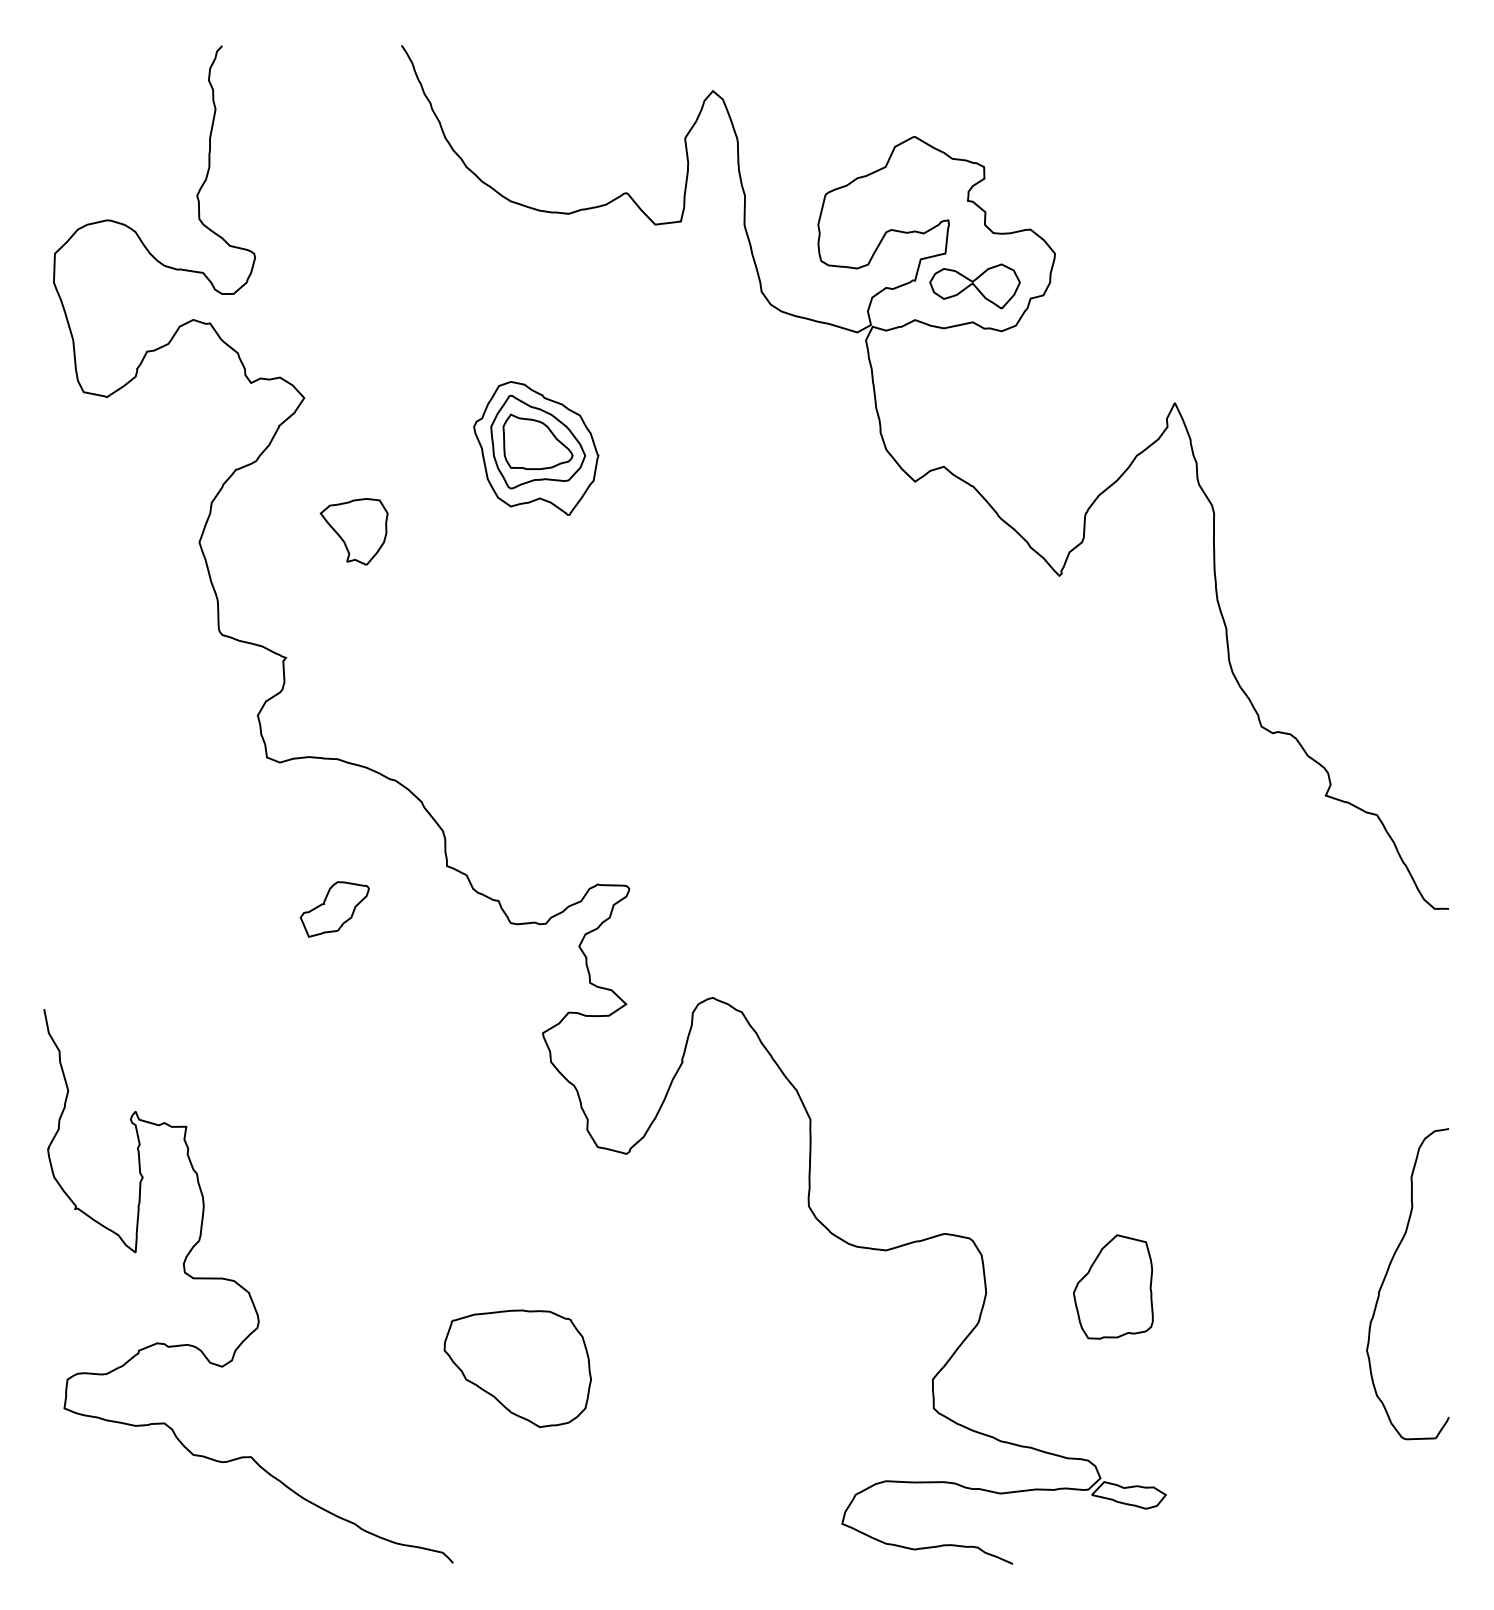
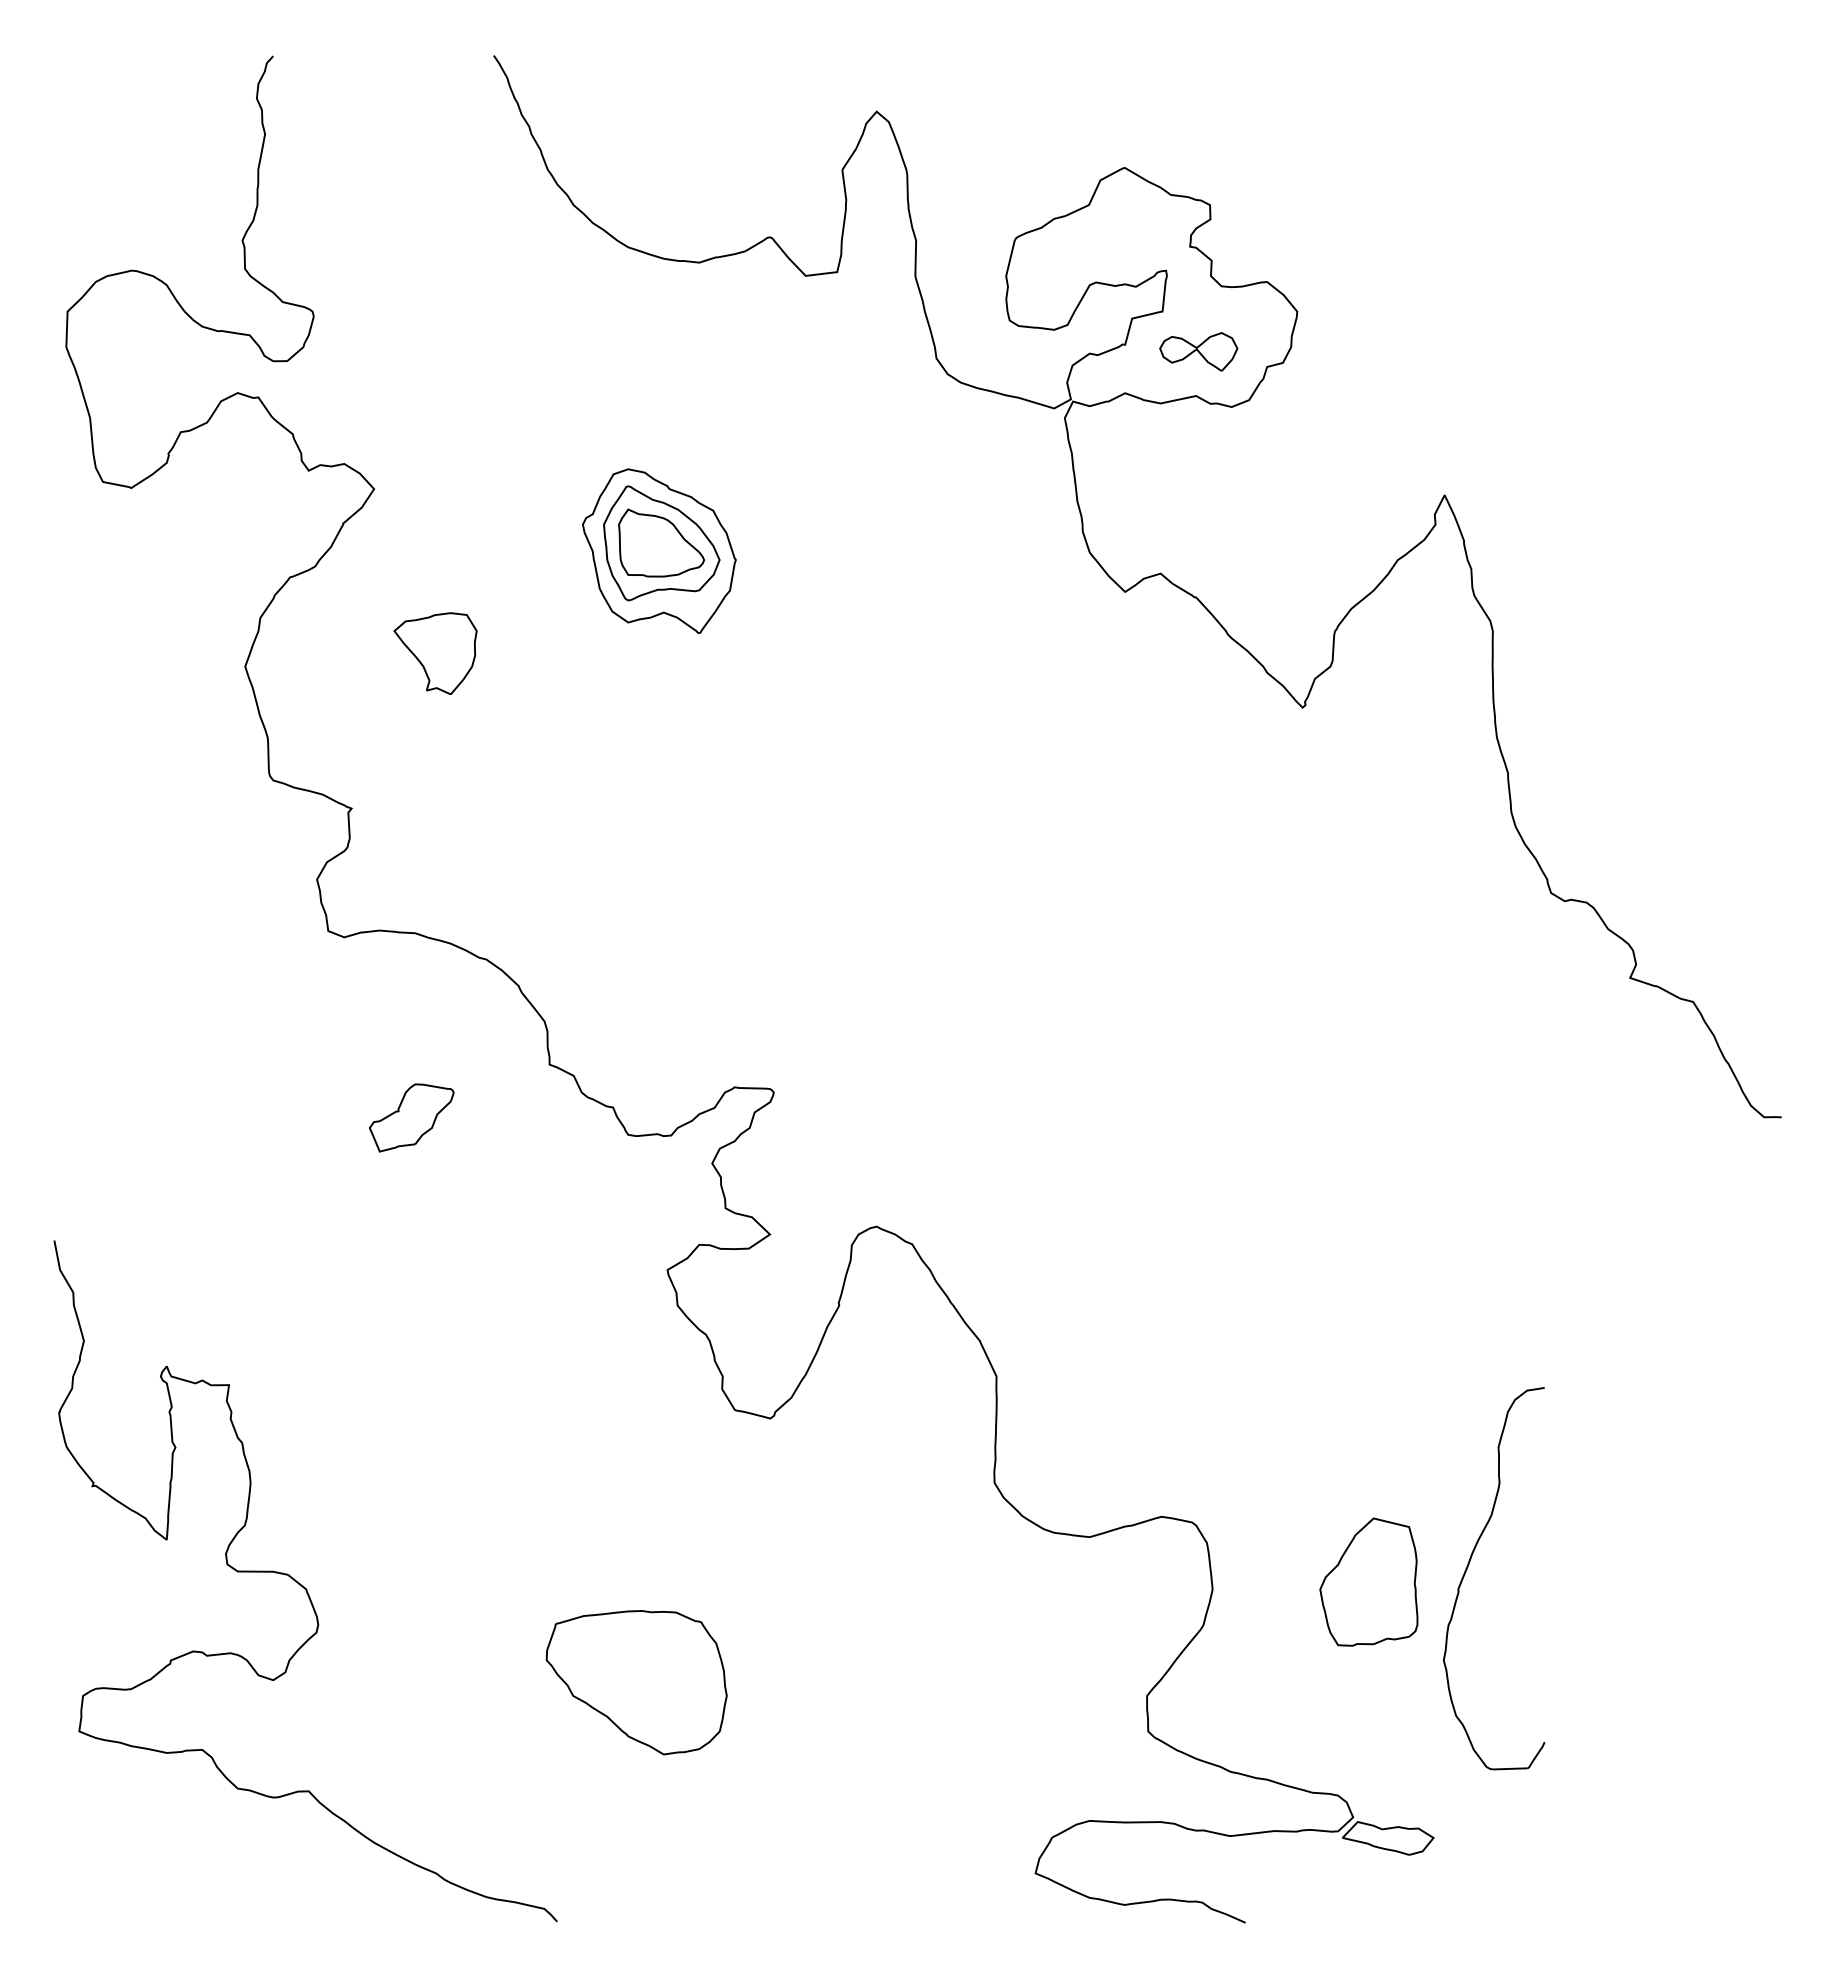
part: (974, 286) -> (1198, 351), size x0.7
part: (1387, 1275) -> (1468, 1567), moved

